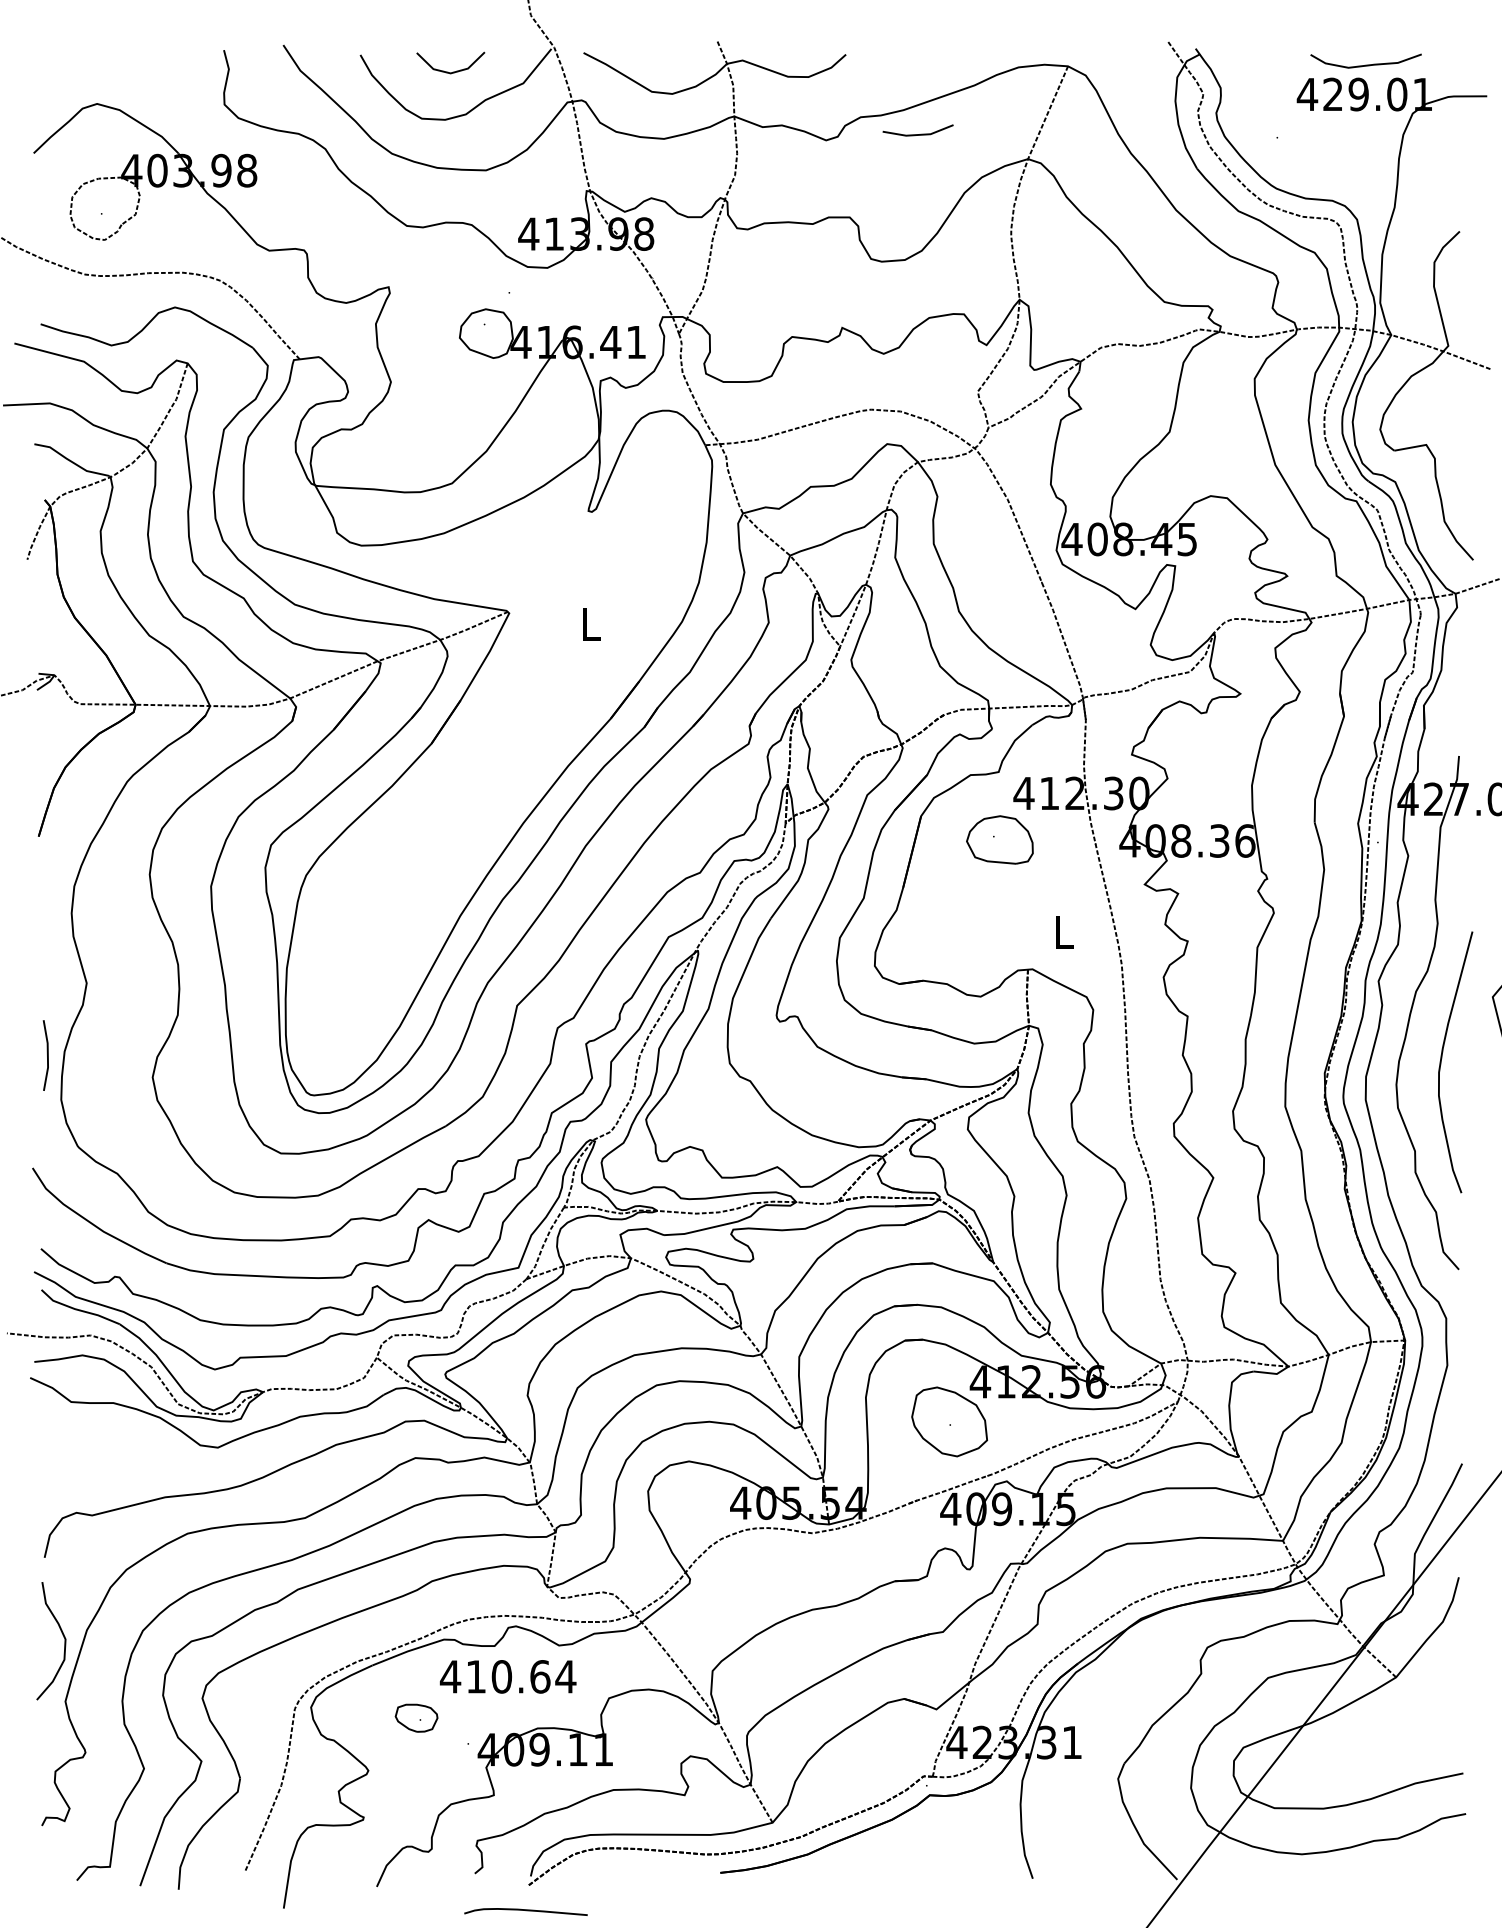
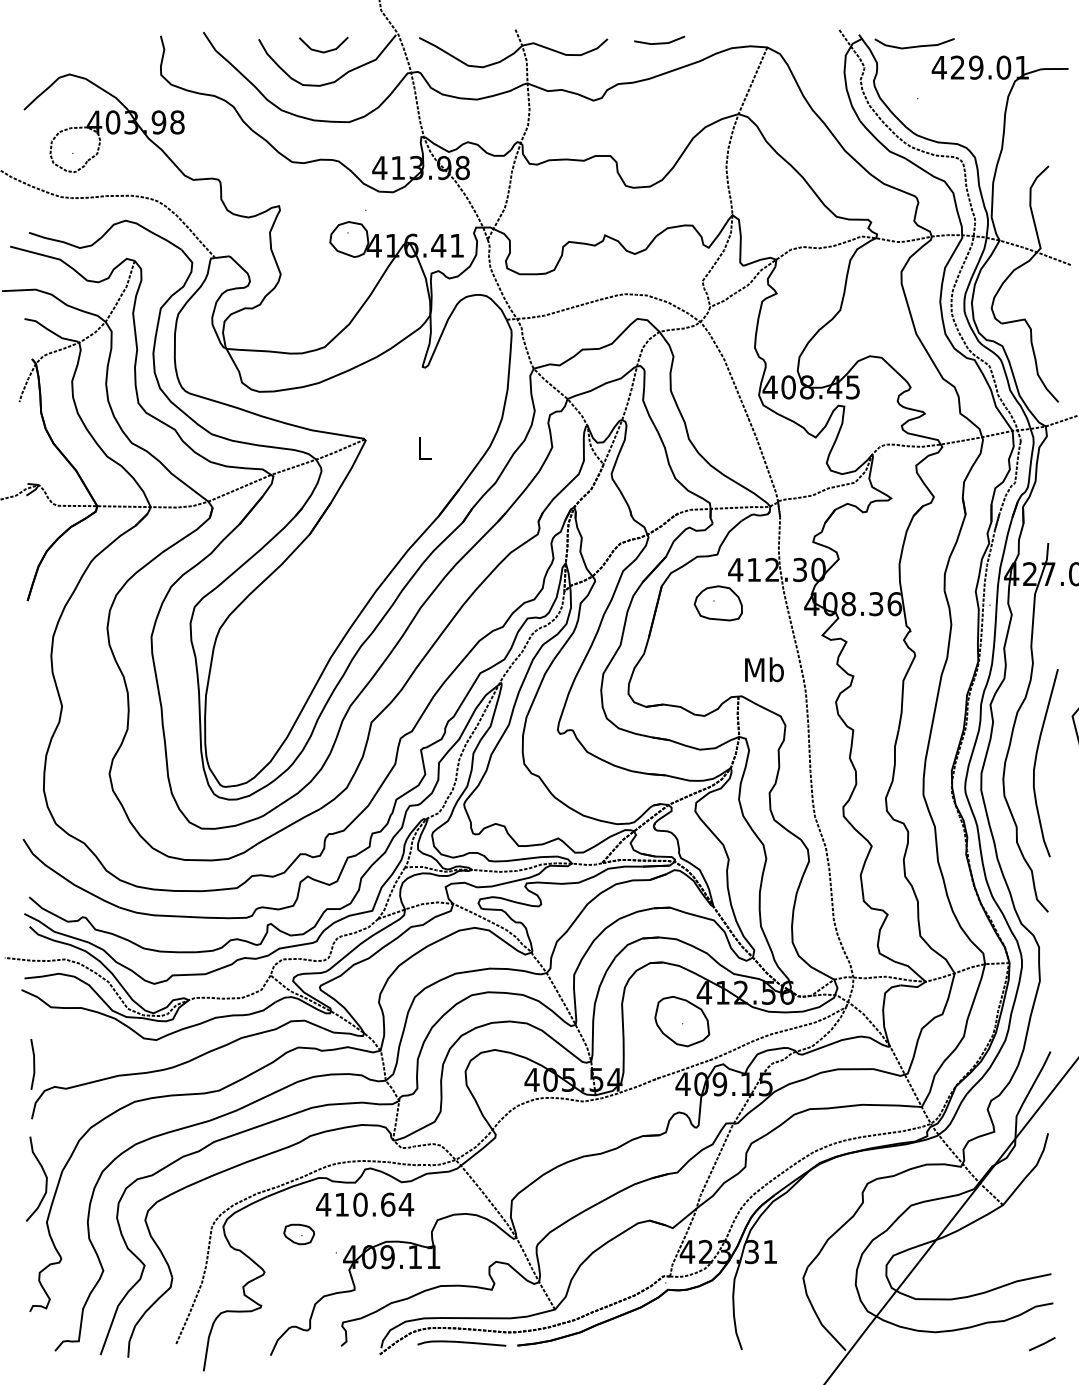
curve: (1365, 64) -> (914, 46), moved
line: (917, 134) -> (659, 43), moved
text: (1064, 932) -> (764, 669), L -> Mb
line: (47, 1055) -> (33, 1064), moved
line: (1450, 1870) -> (1042, 1343), added
curve: (525, 1910) -> (461, 1342), moved

